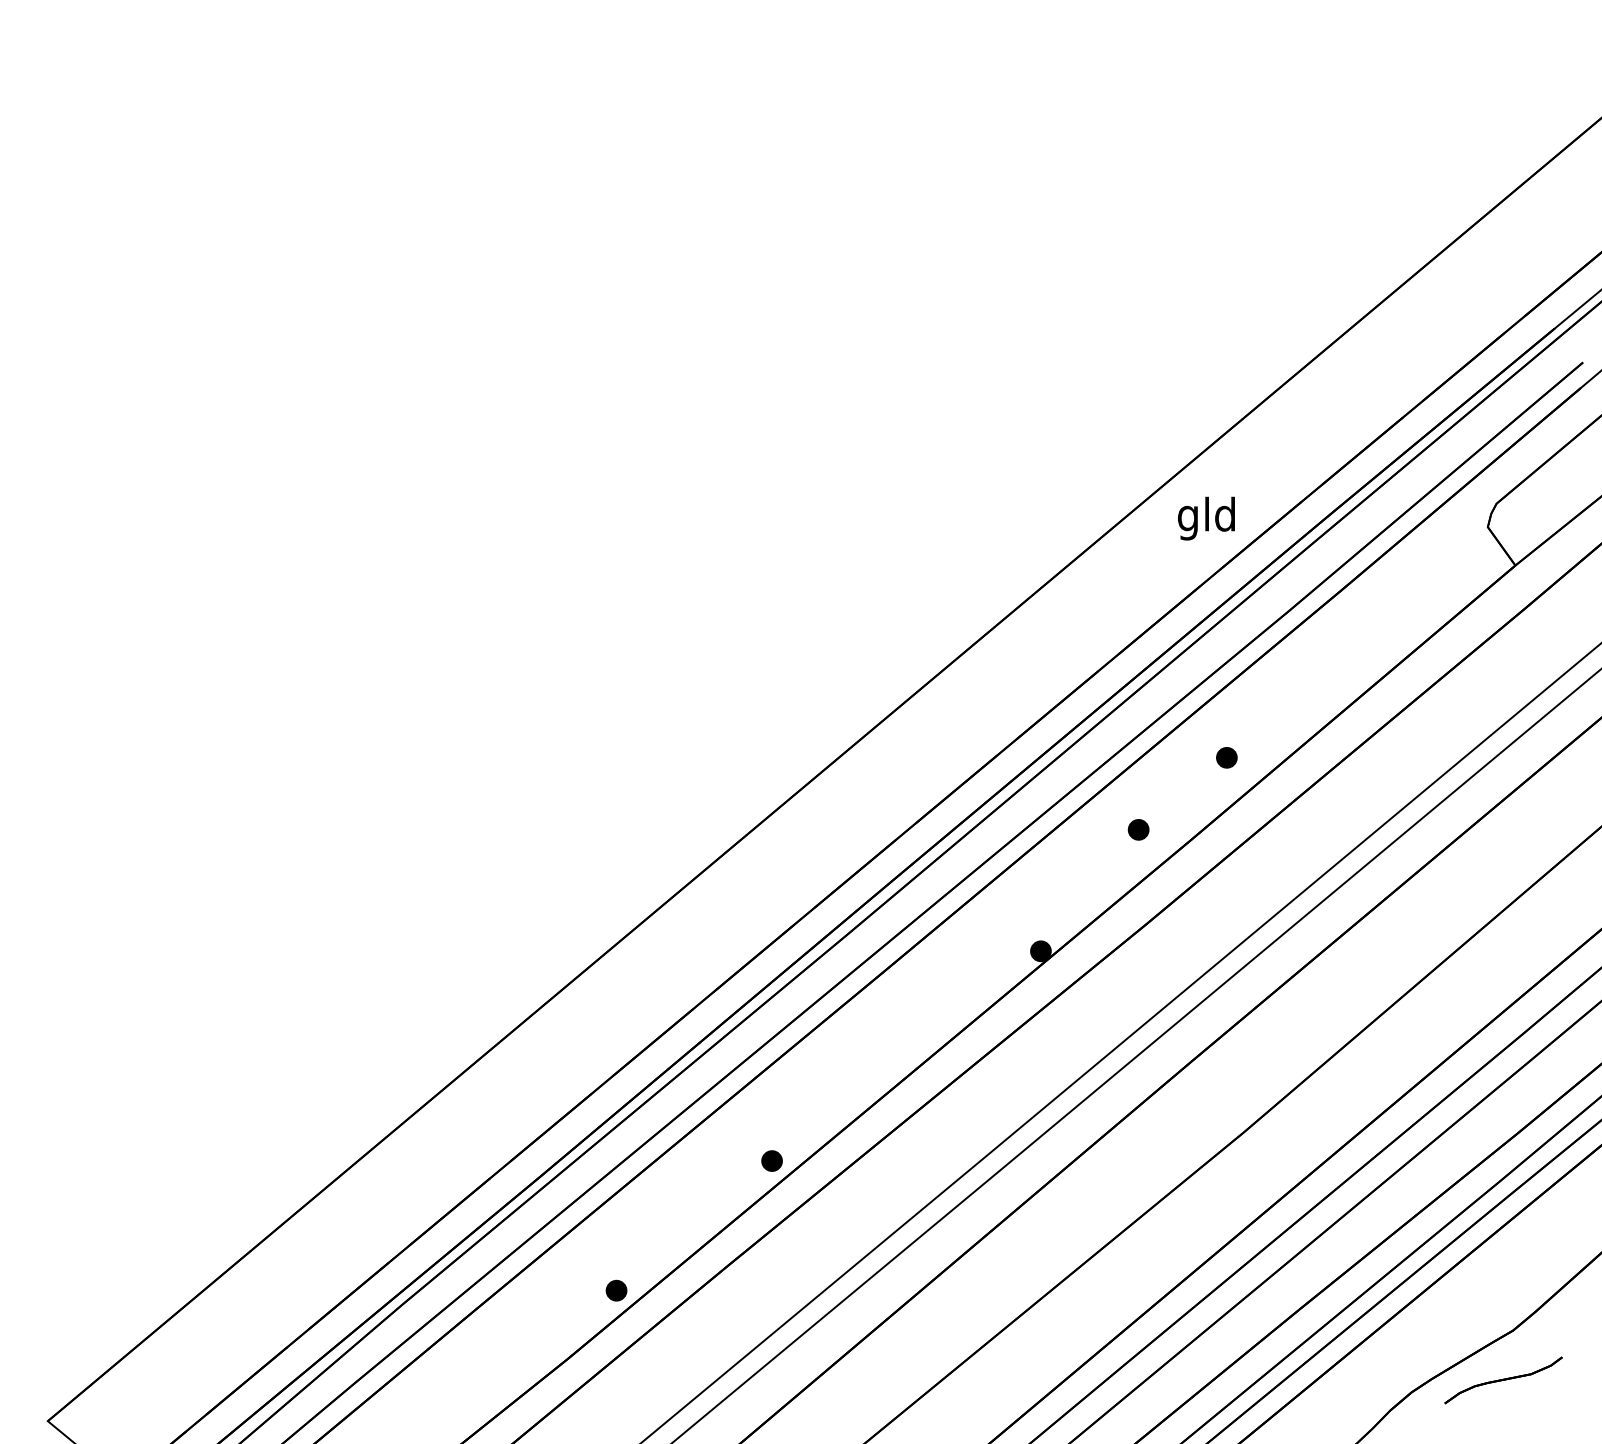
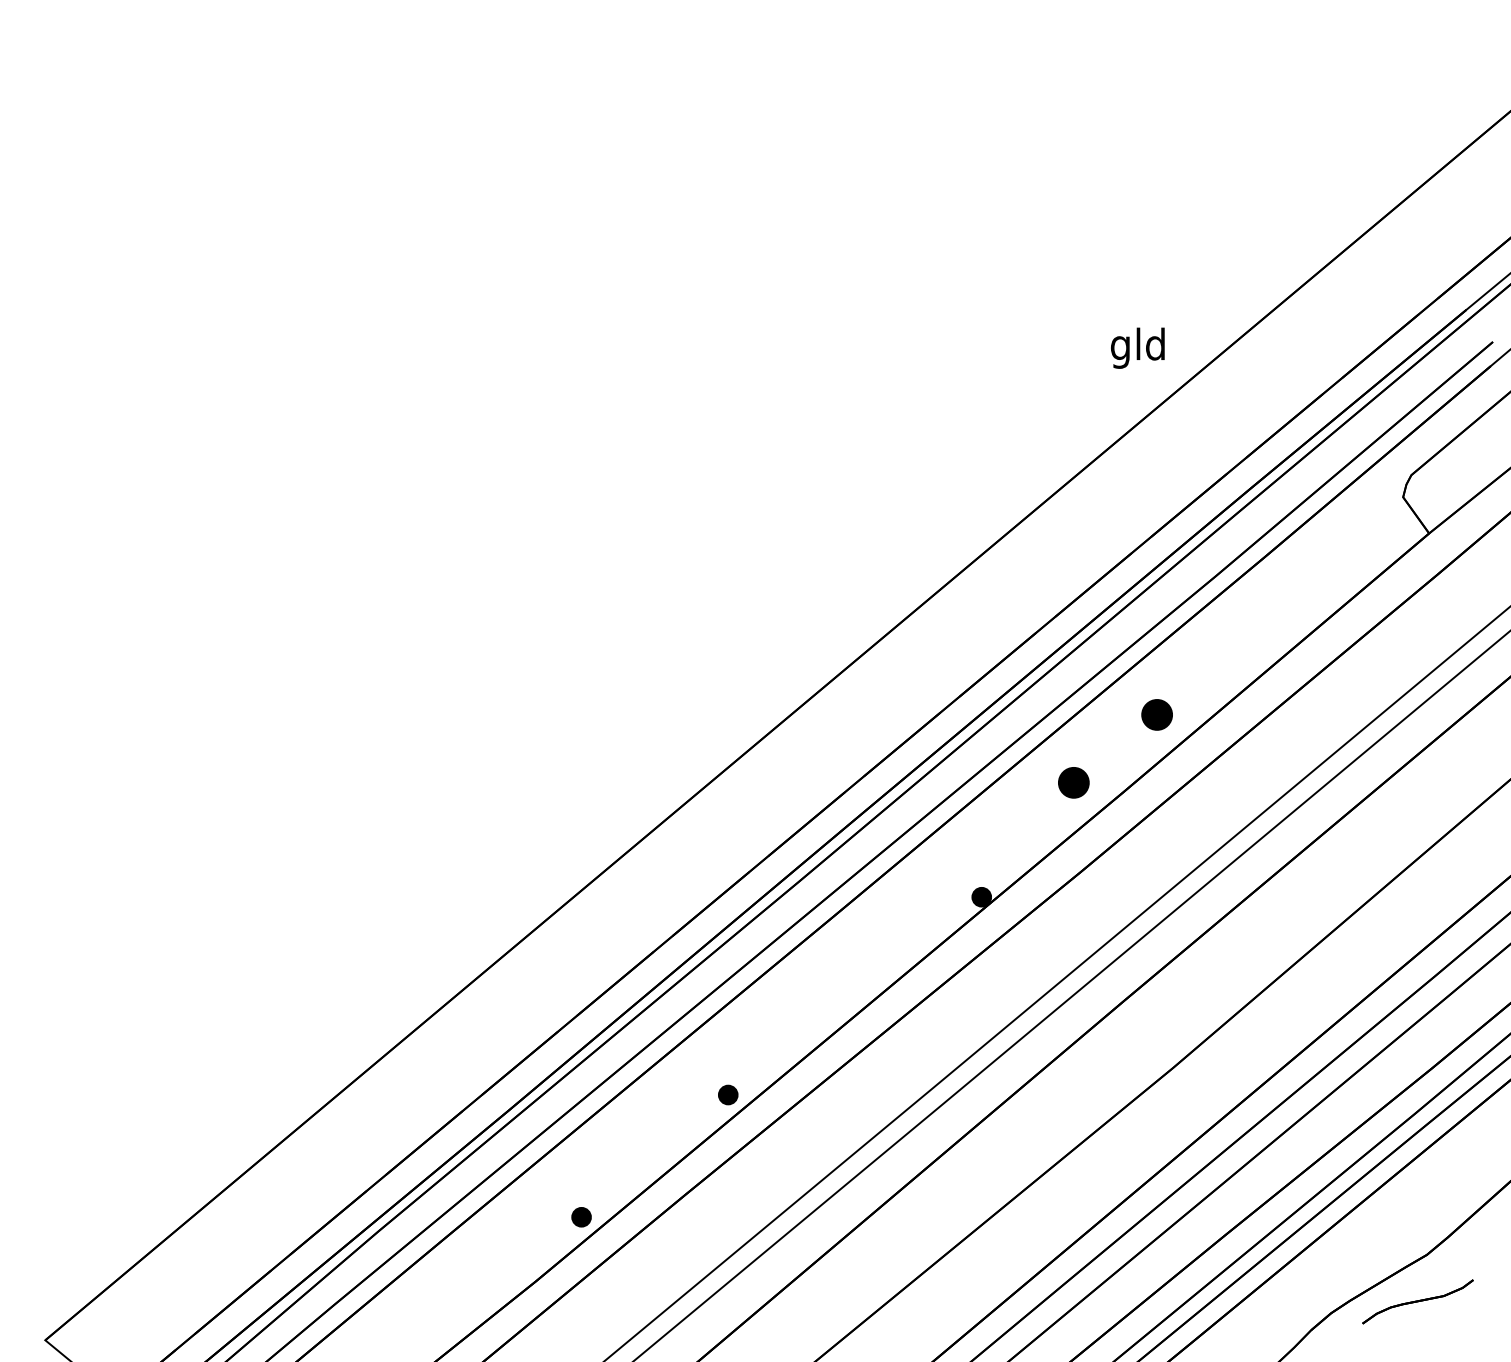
text: (1206, 517) -> (1137, 347), moved
part: (1226, 757) -> (1156, 714), size x1.6
part: (1138, 829) -> (1073, 782), size x1.6

